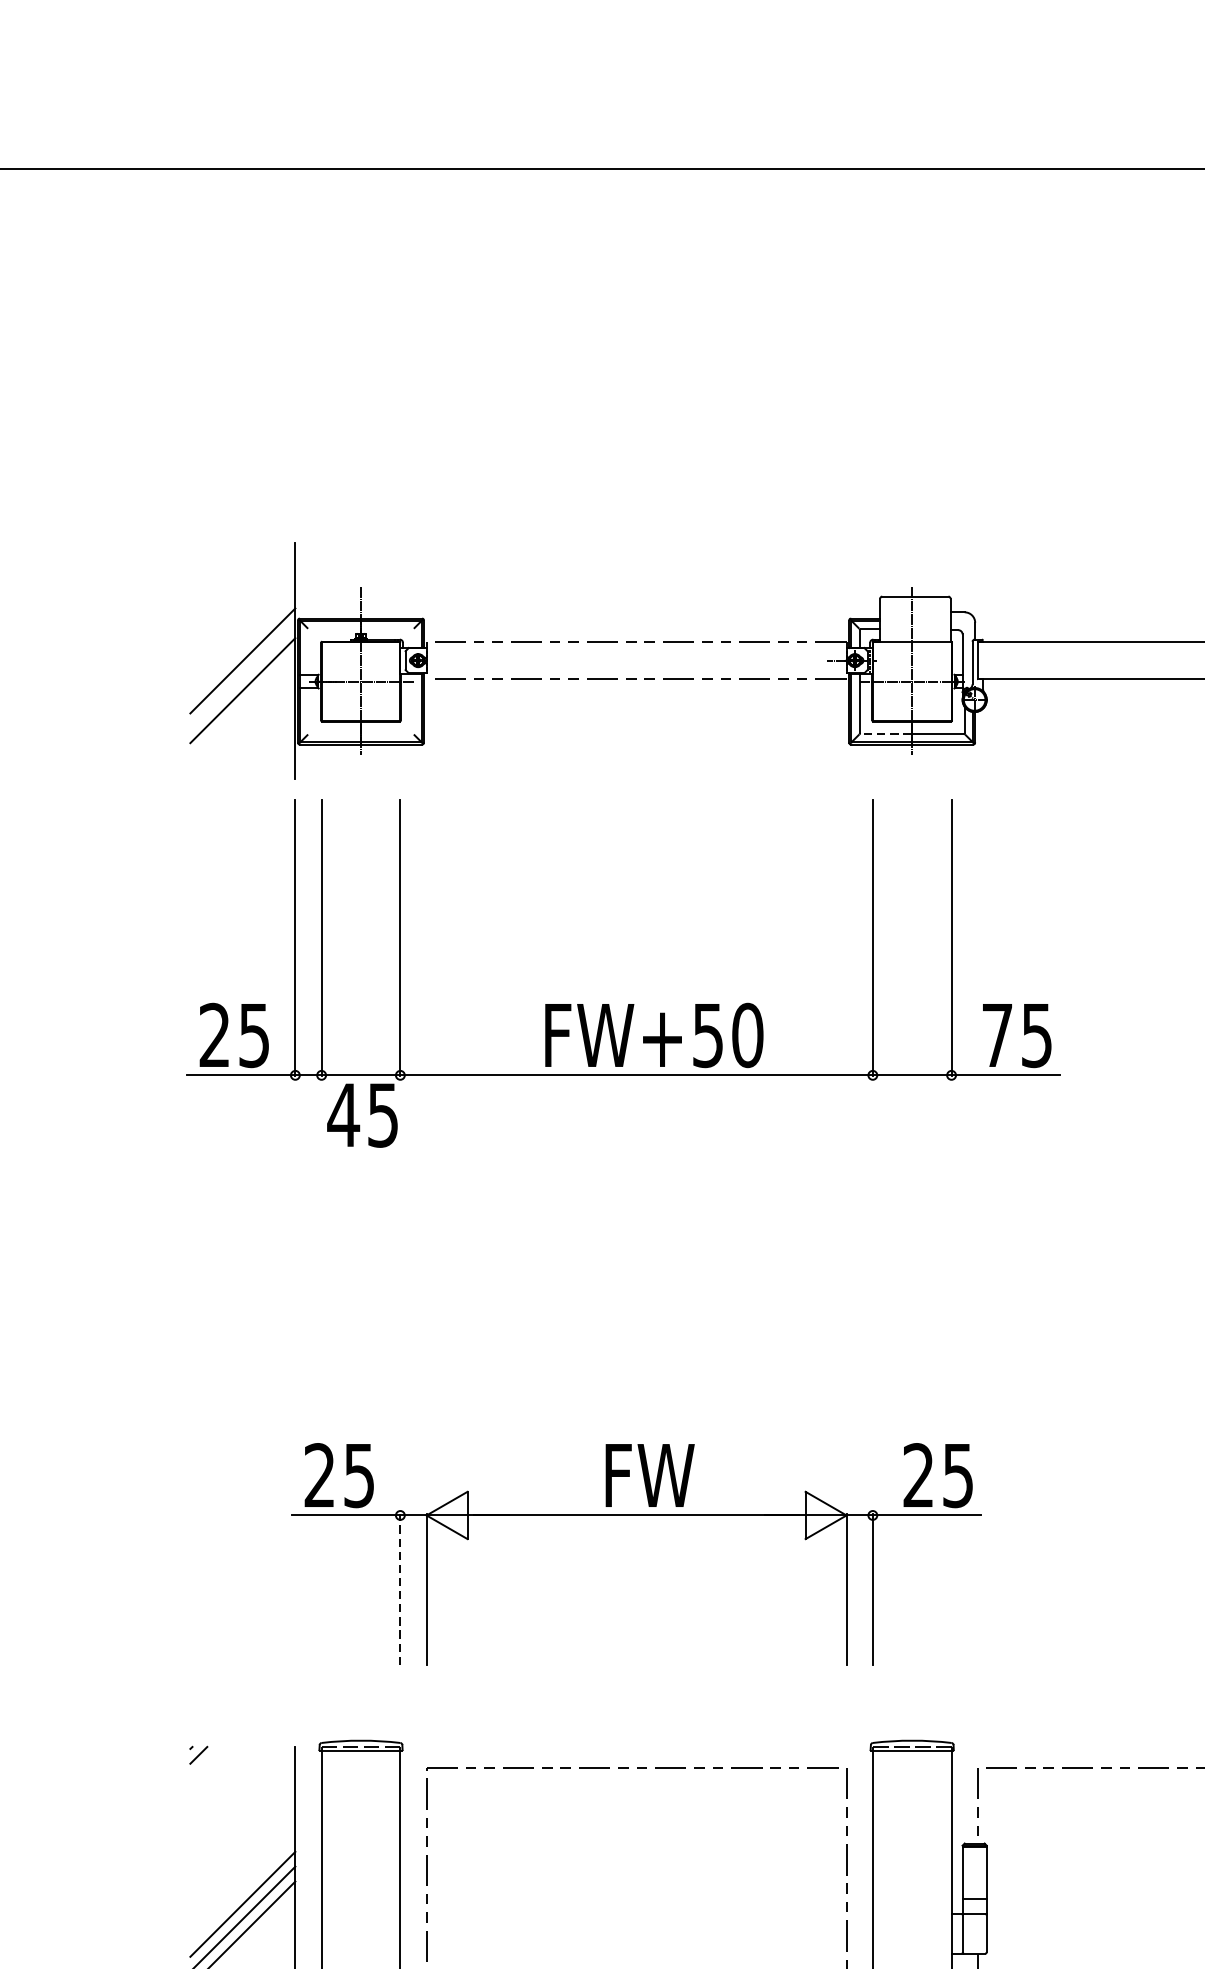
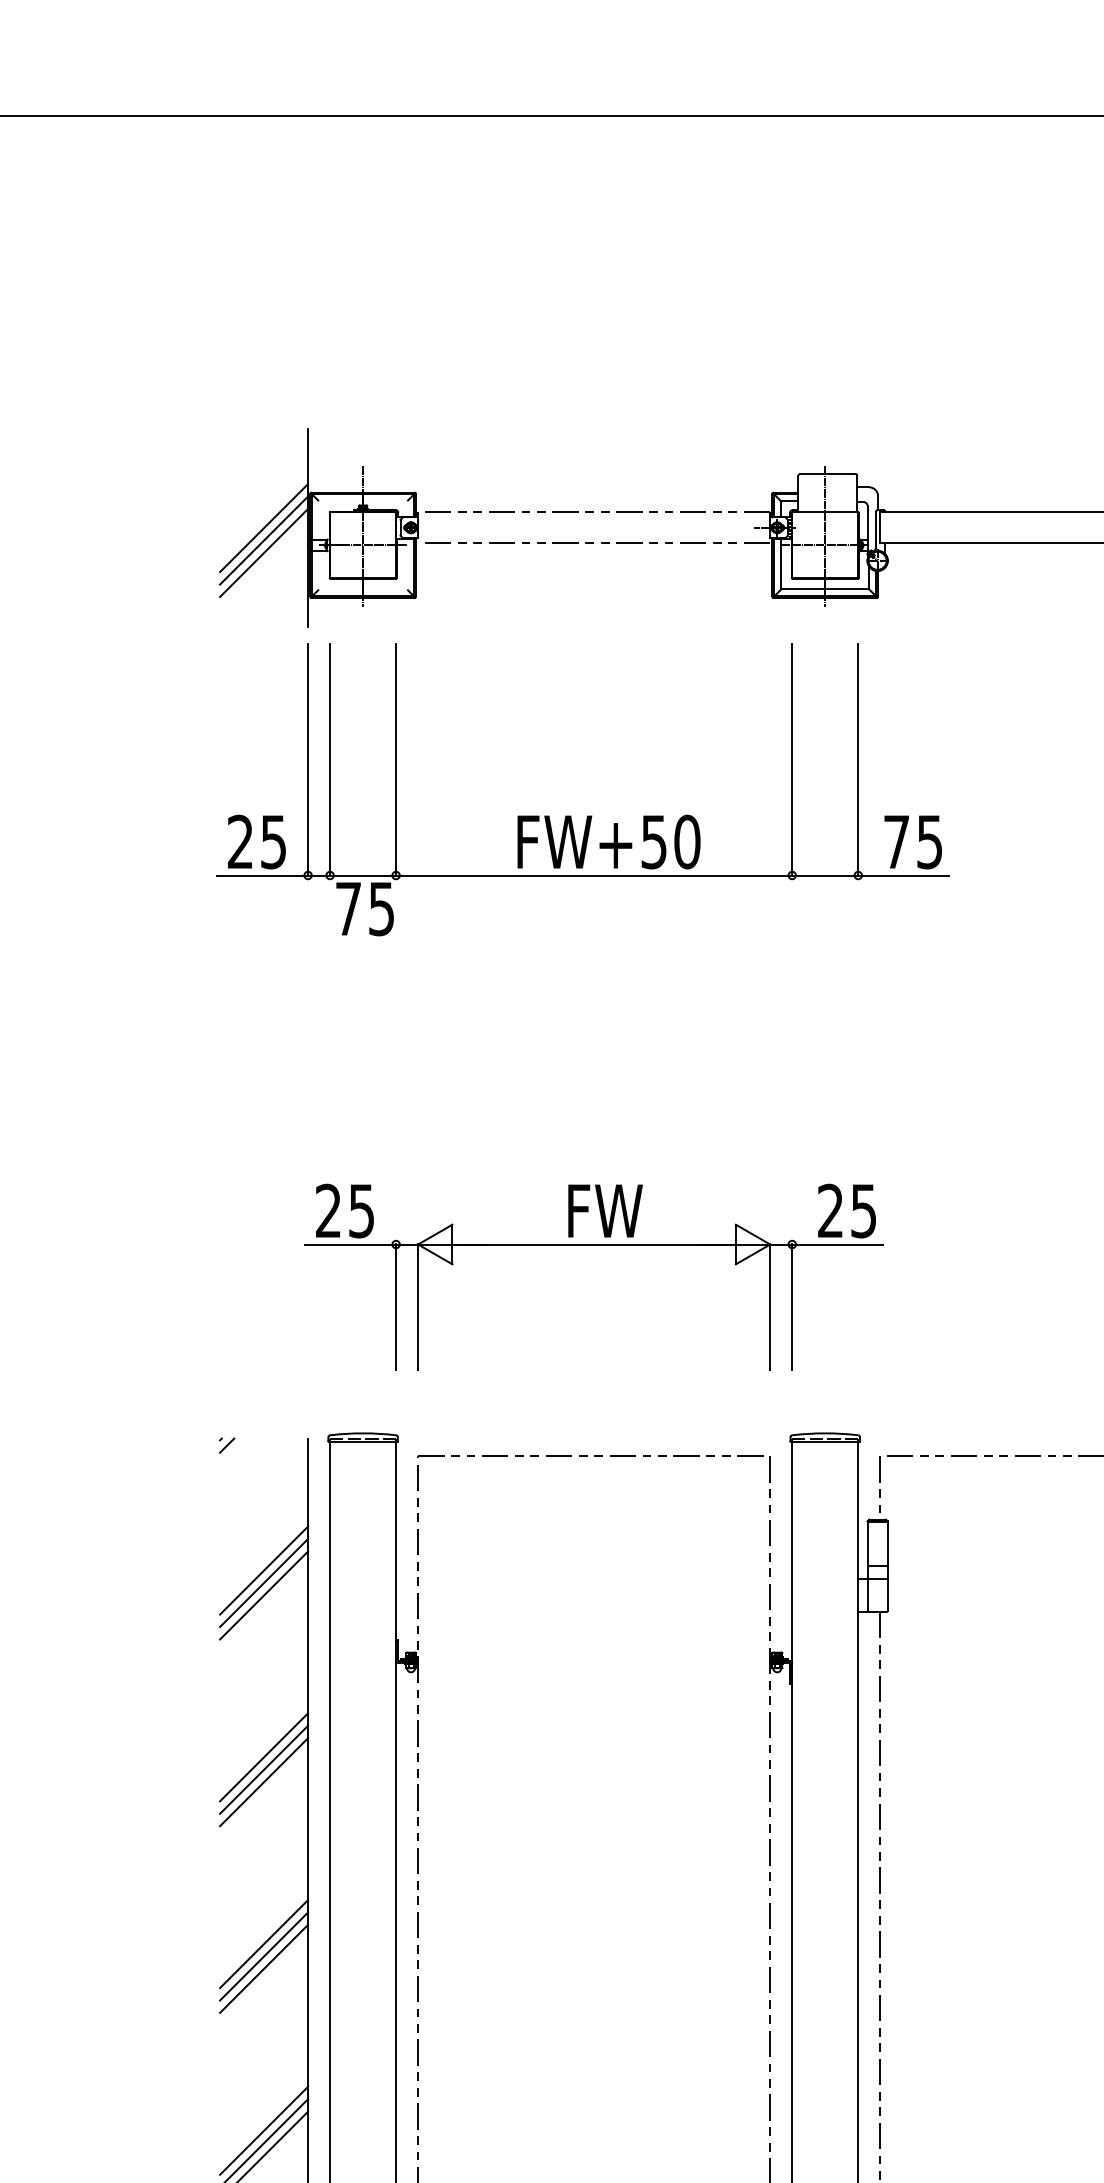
line: (243, 675) -> (264, 540), added
line: (885, 734) -> (802, 589), dashed -> solid
text: (343, 1114) -> (348, 908), 45 -> 75
line: (400, 1589) -> (396, 1306), dashed -> solid

